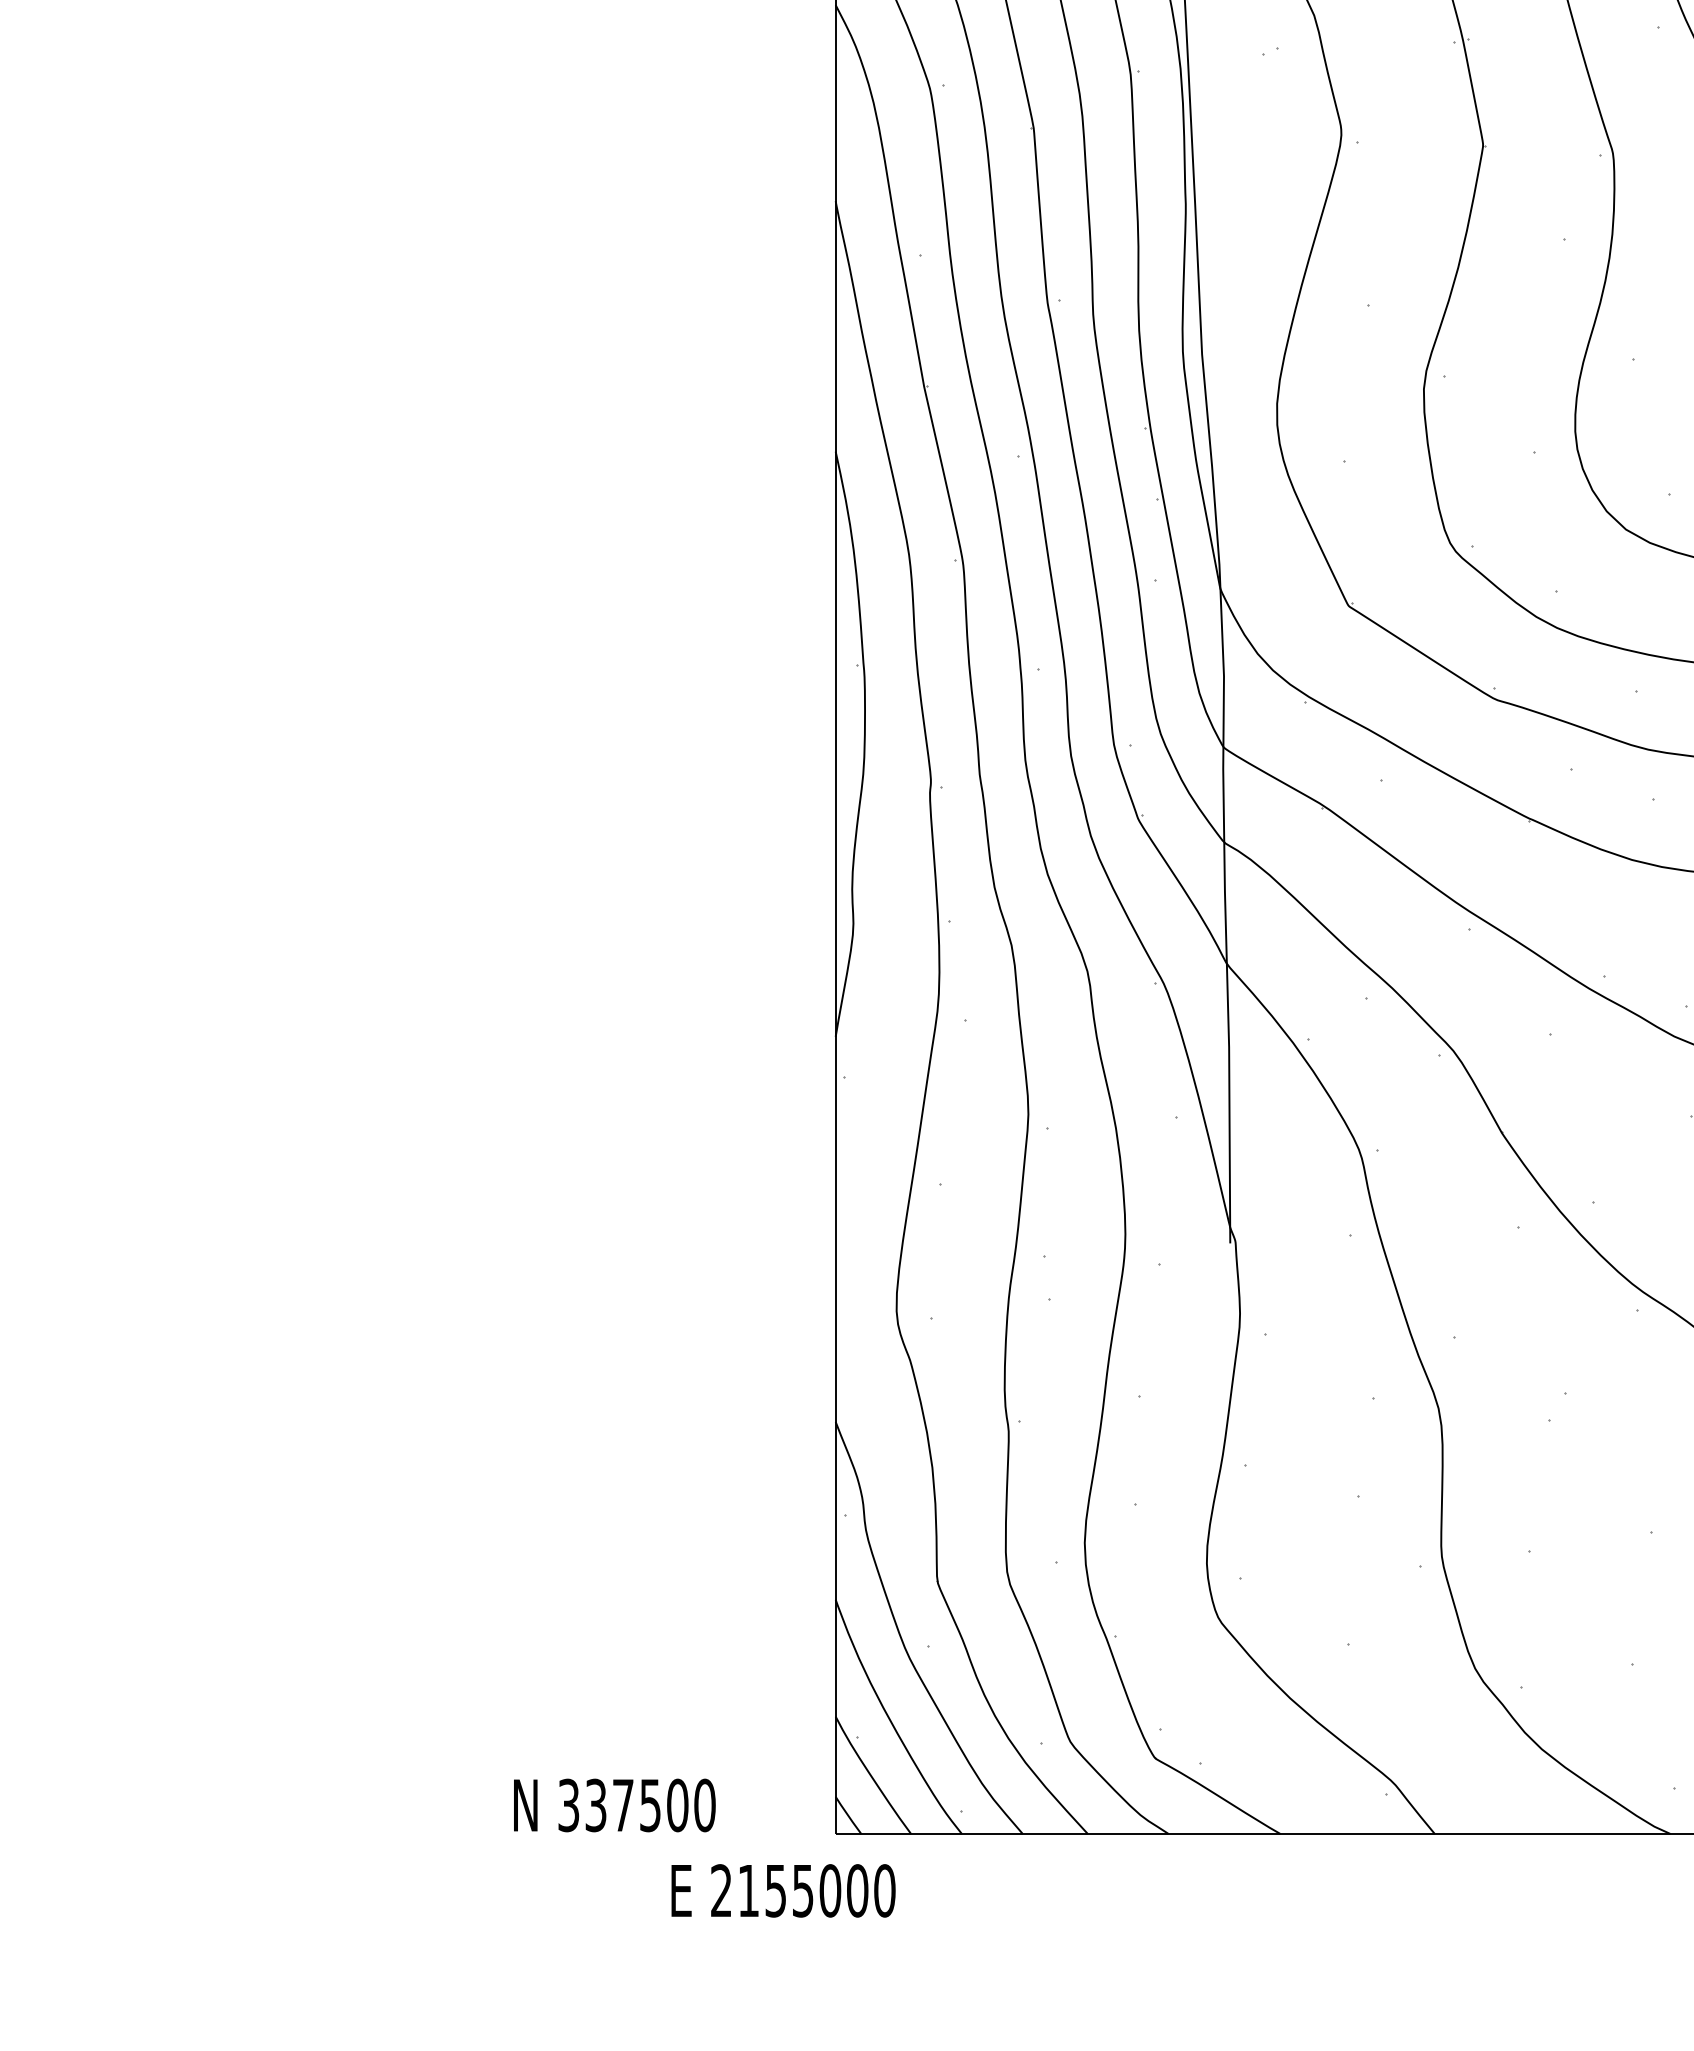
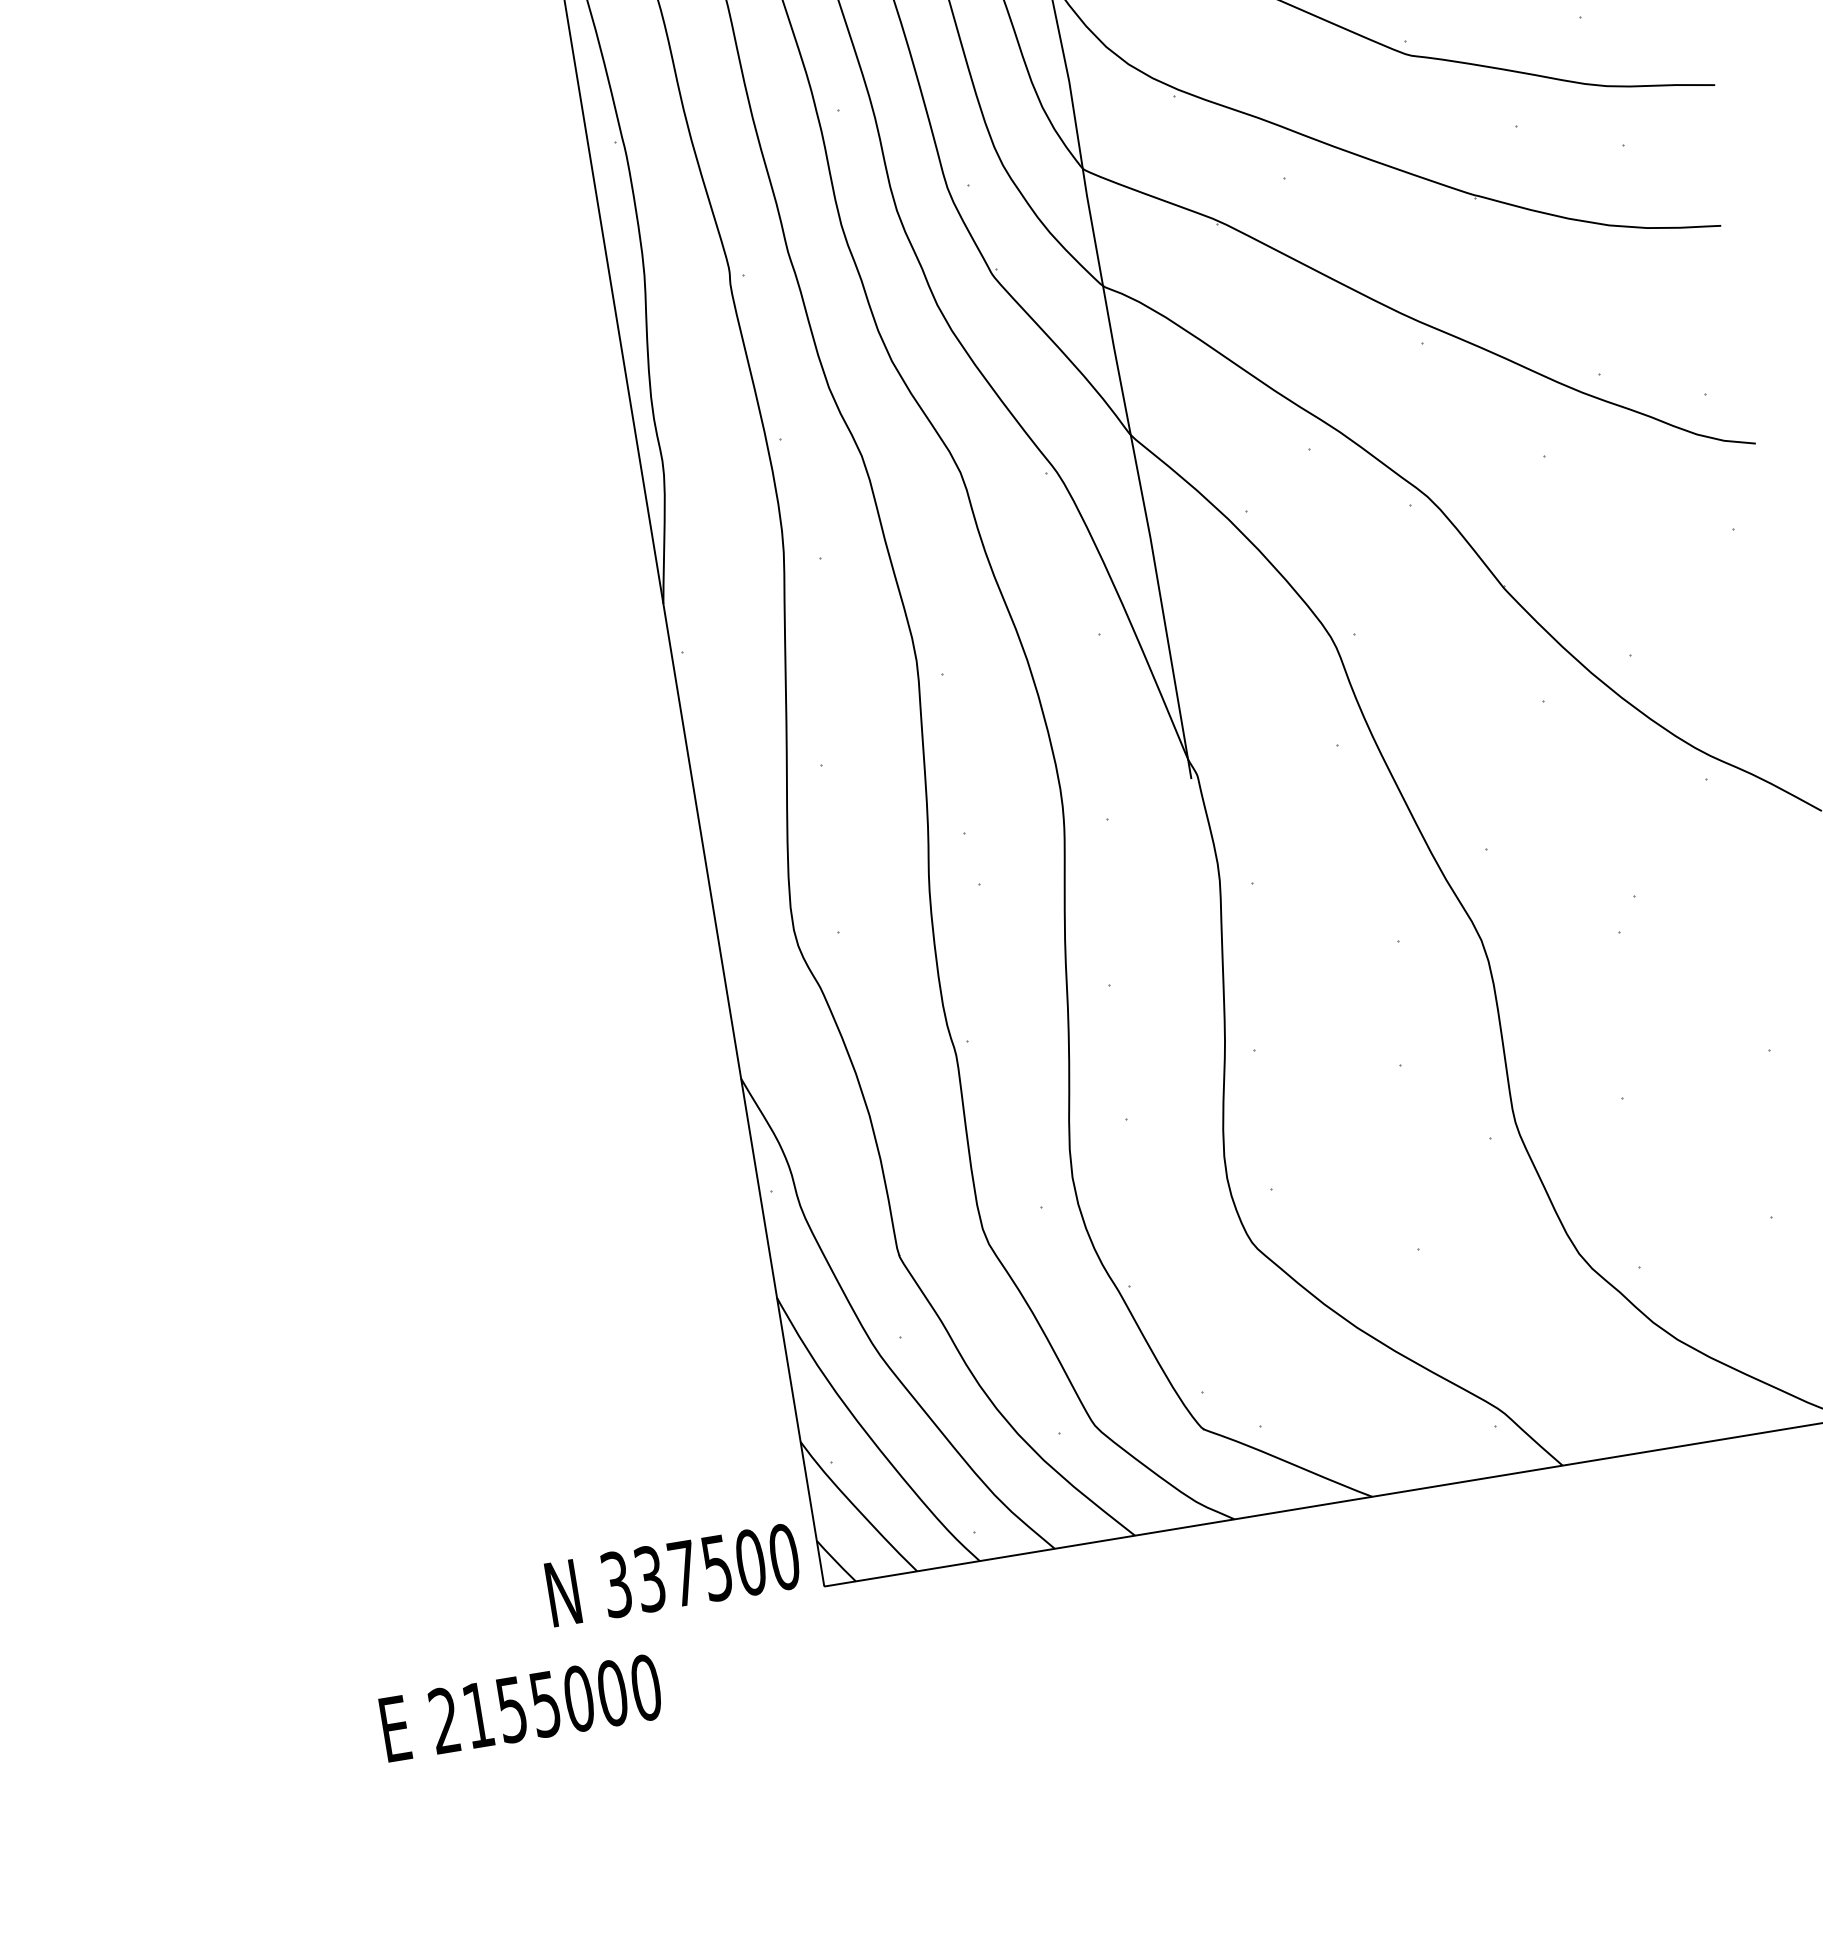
text: (614, 1805) -> (672, 1575), moved
text: (783, 1890) -> (521, 1707), moved

